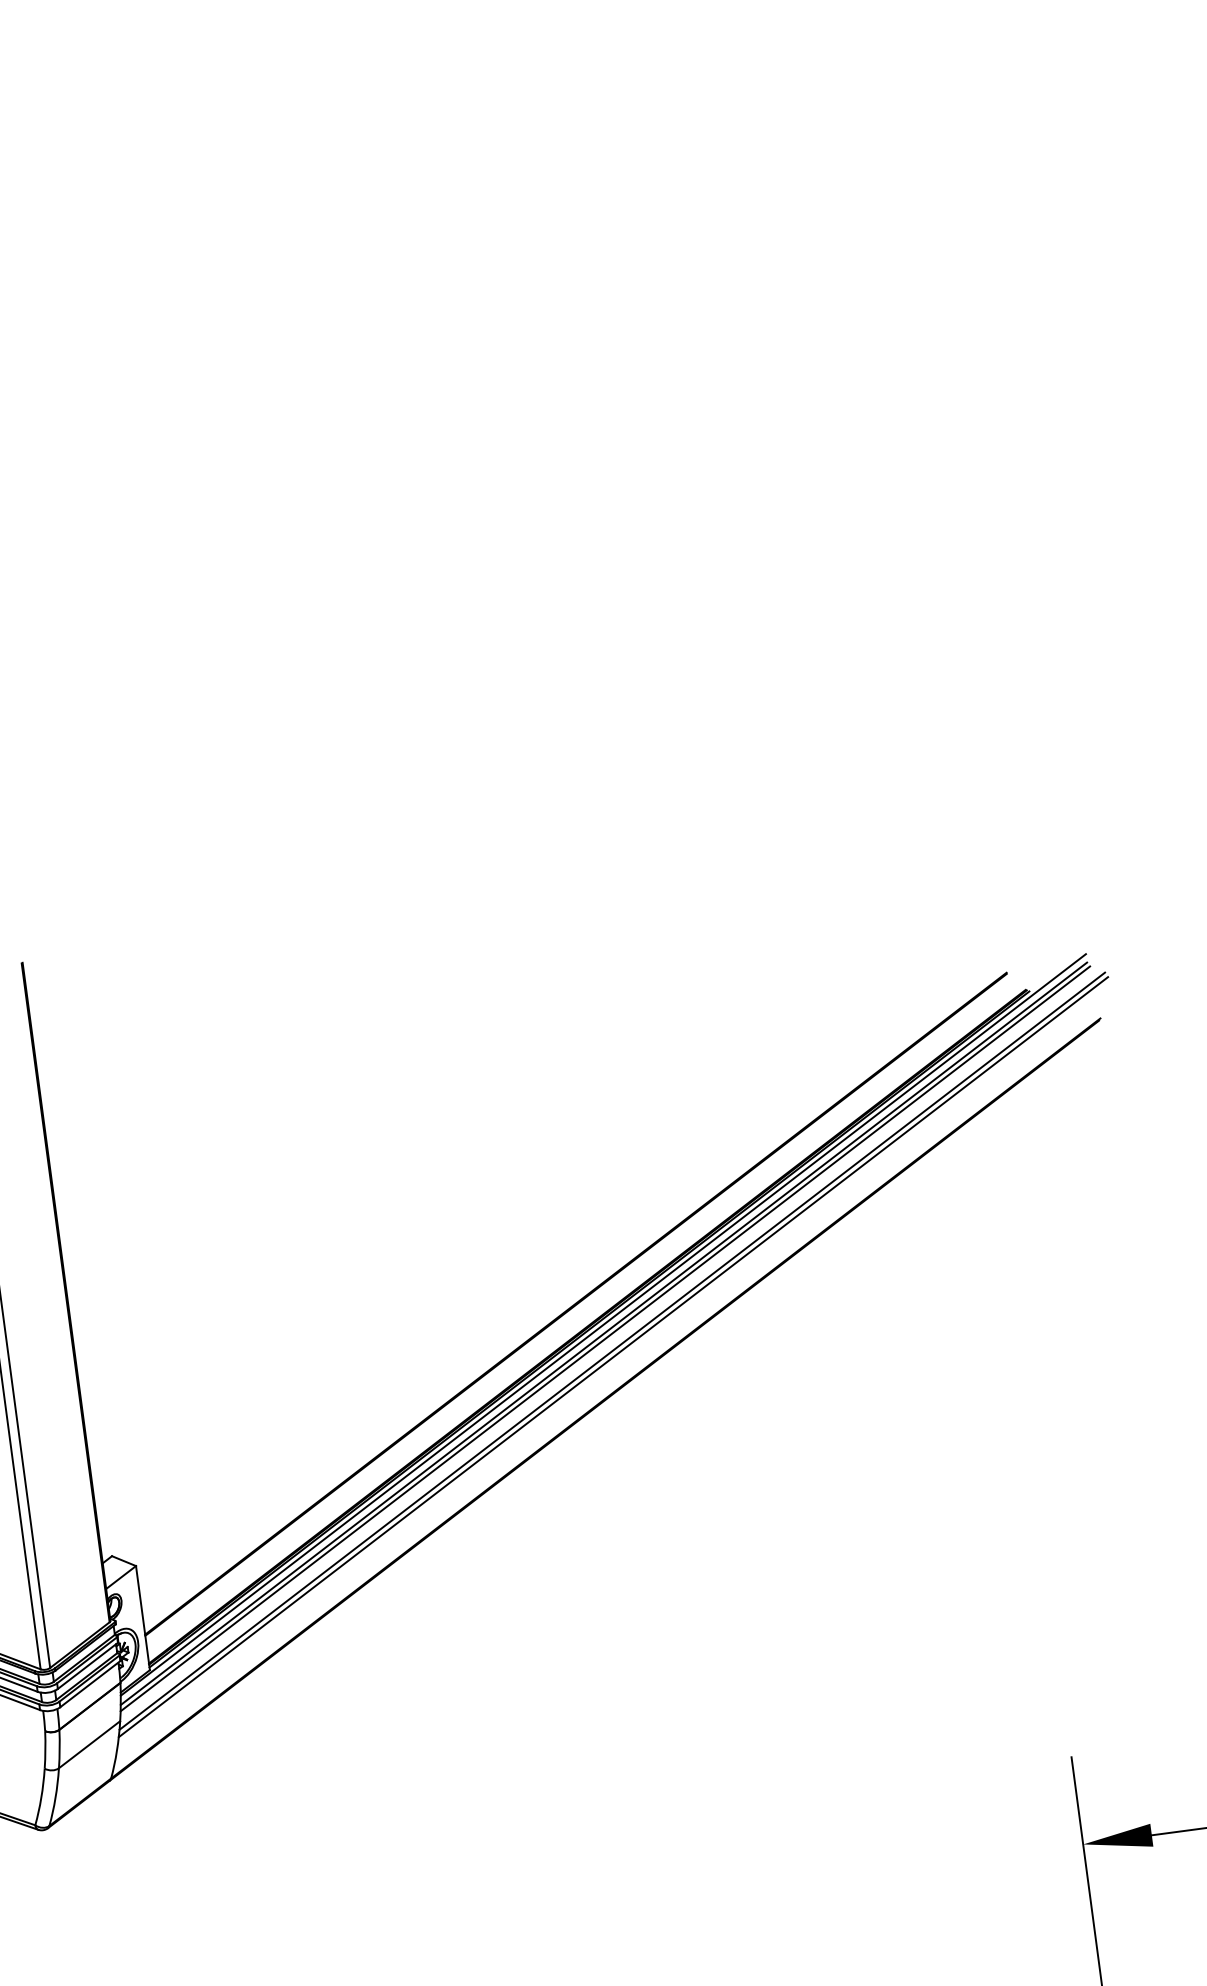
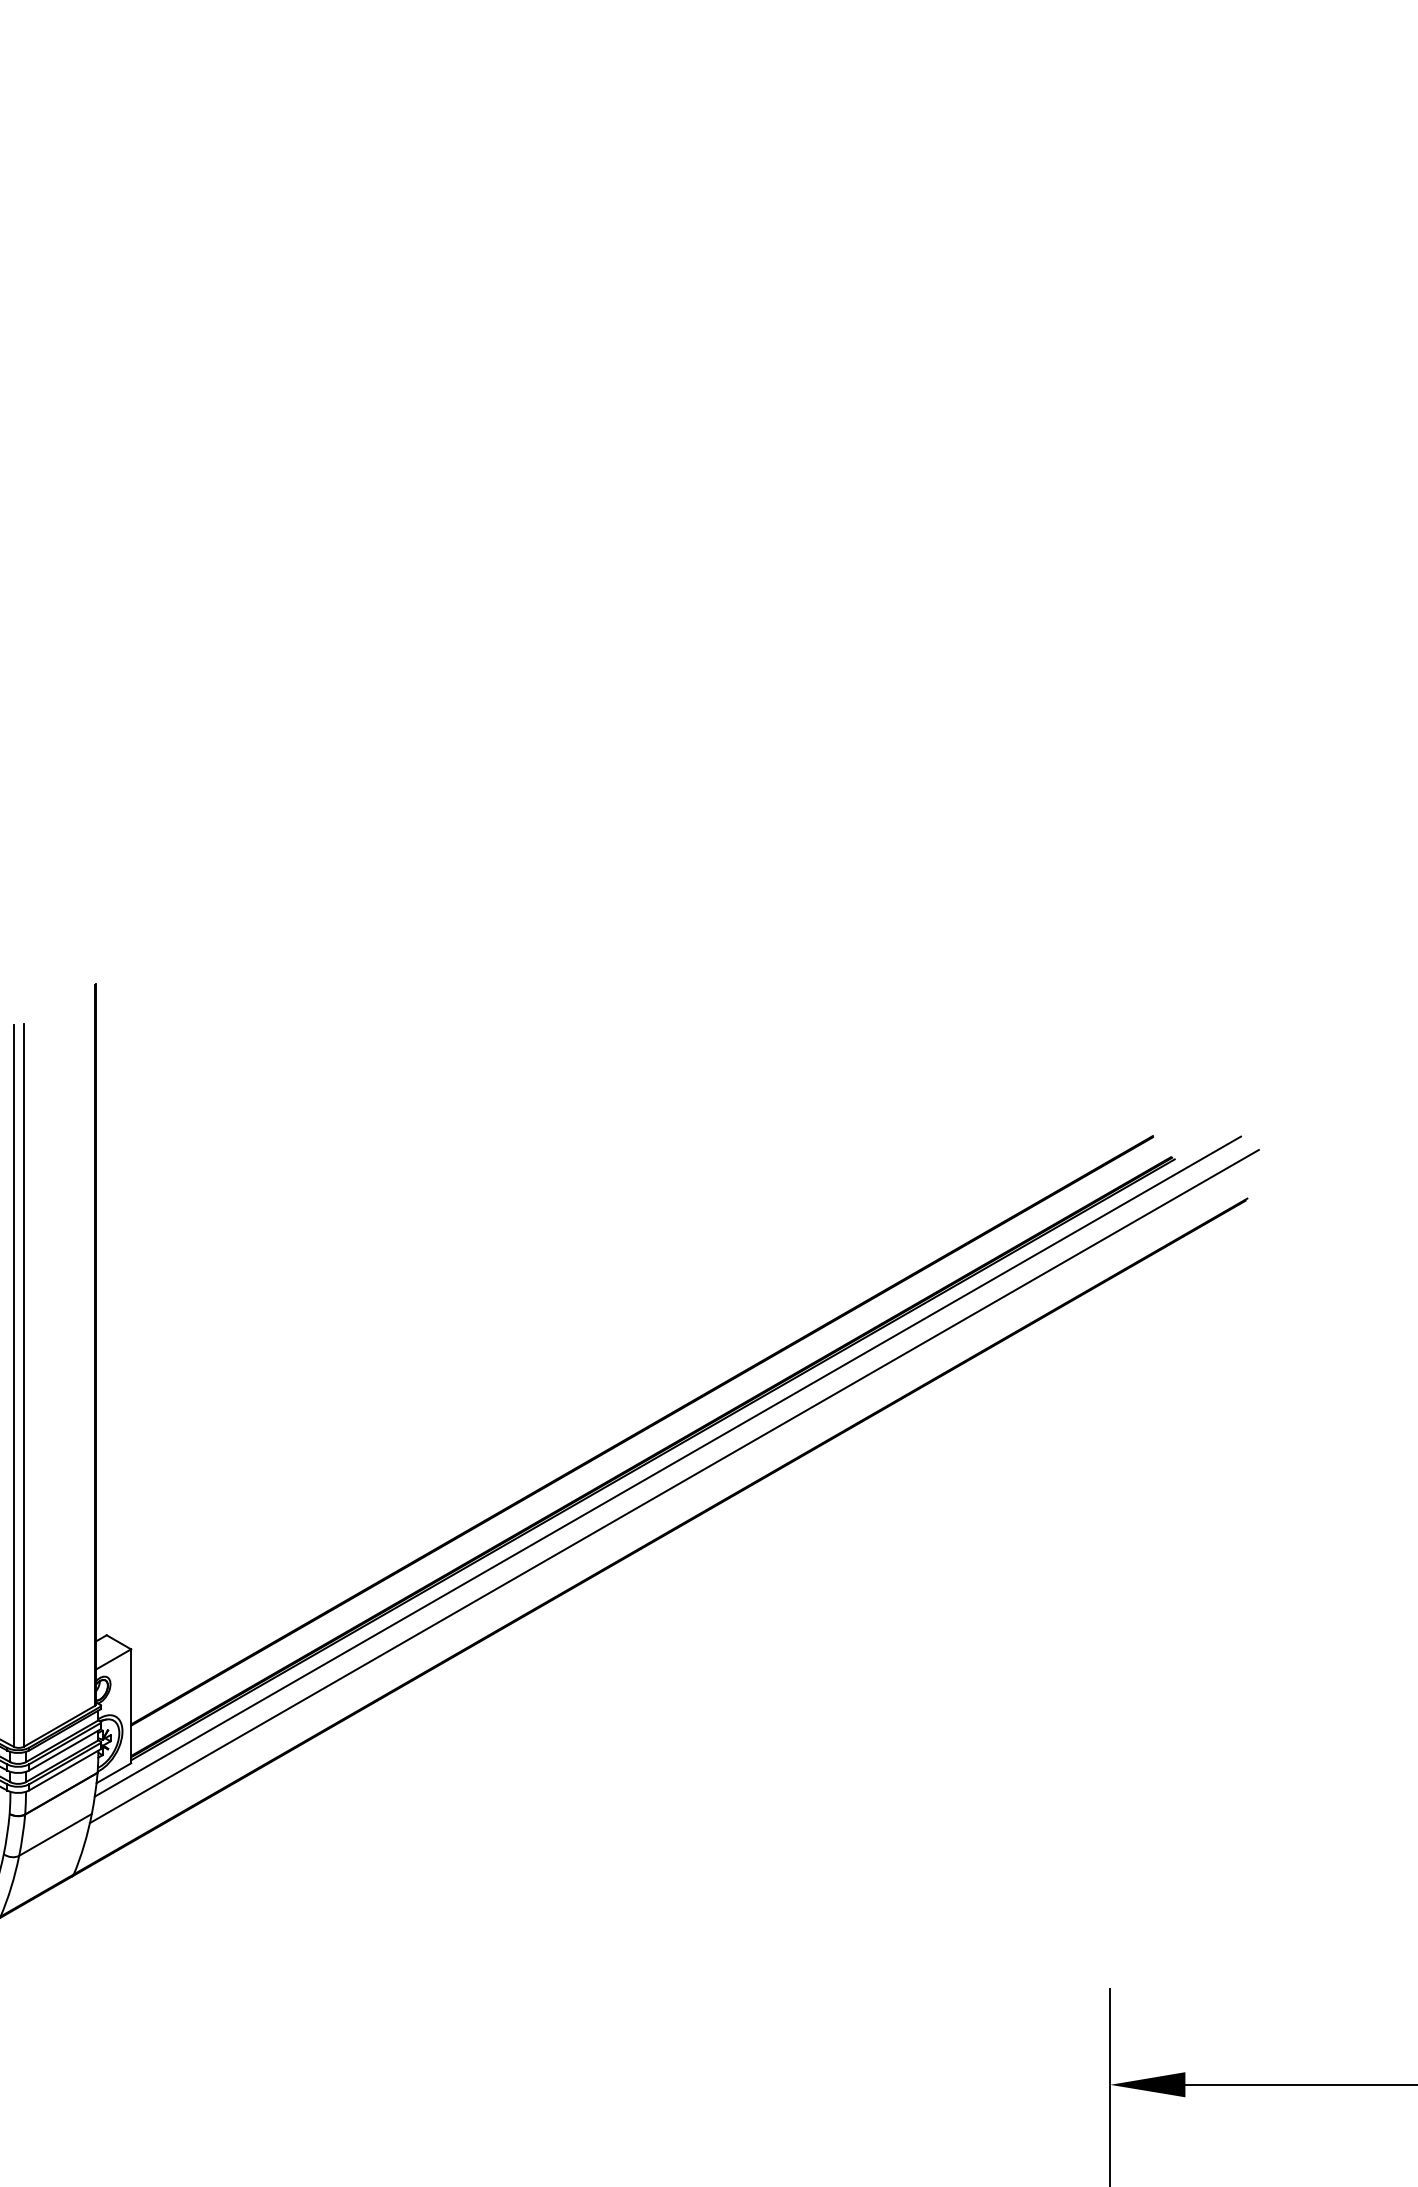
line: (603, 1324) -> (668, 1456), removed
line: (605, 1339) -> (668, 1472), removed
line: (613, 1356) -> (674, 1492), removed

